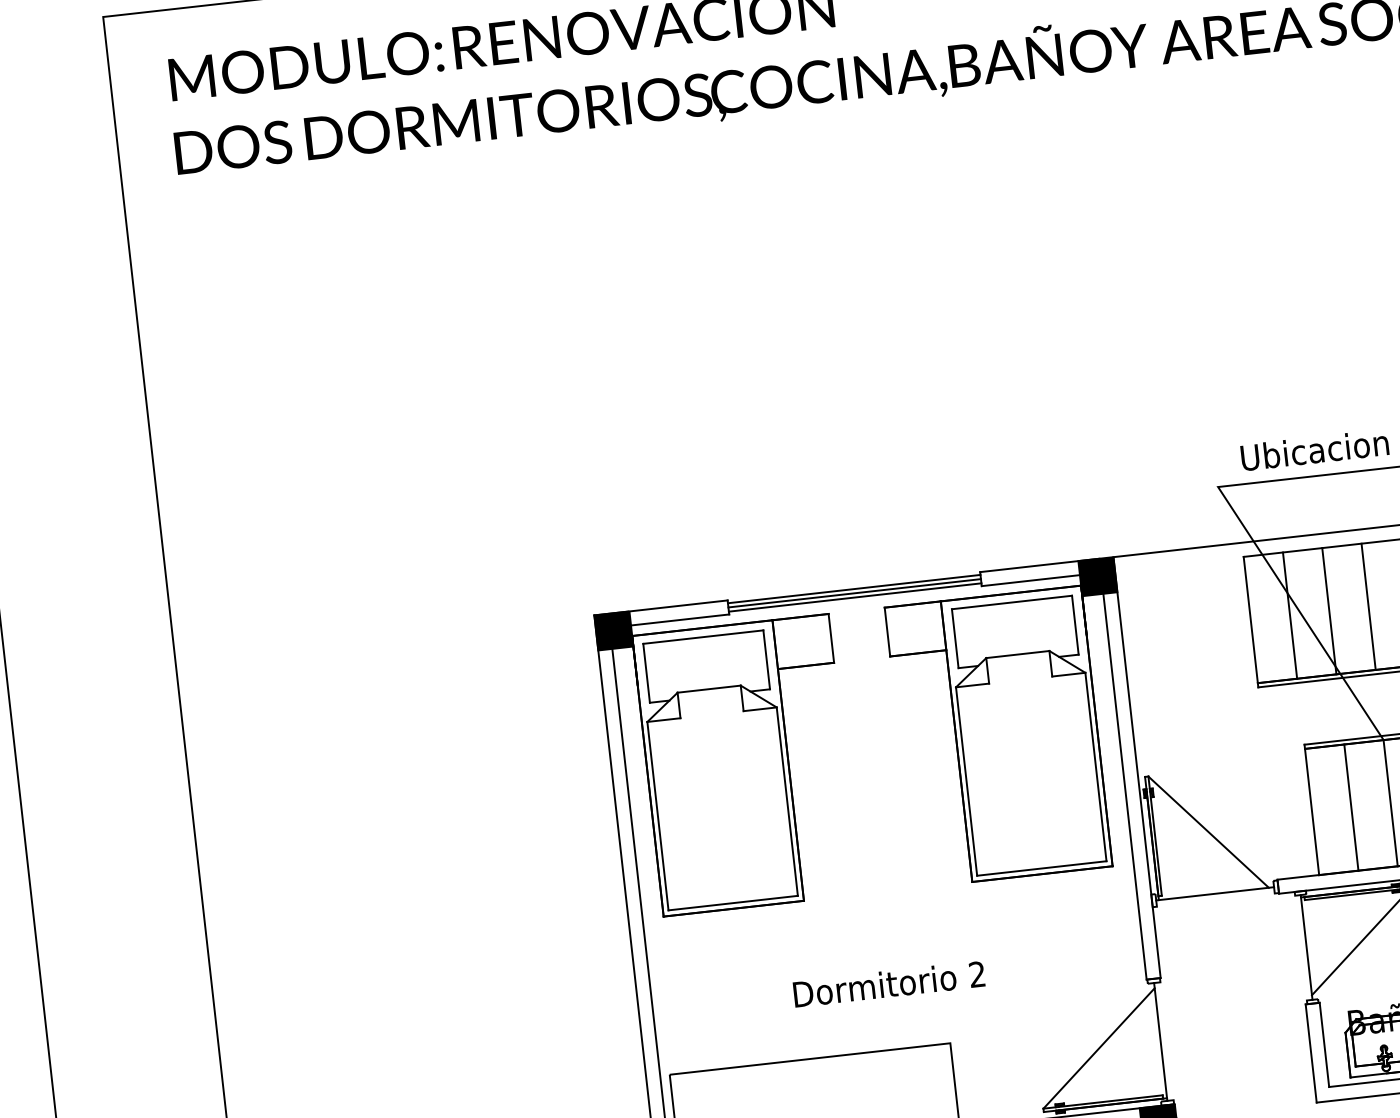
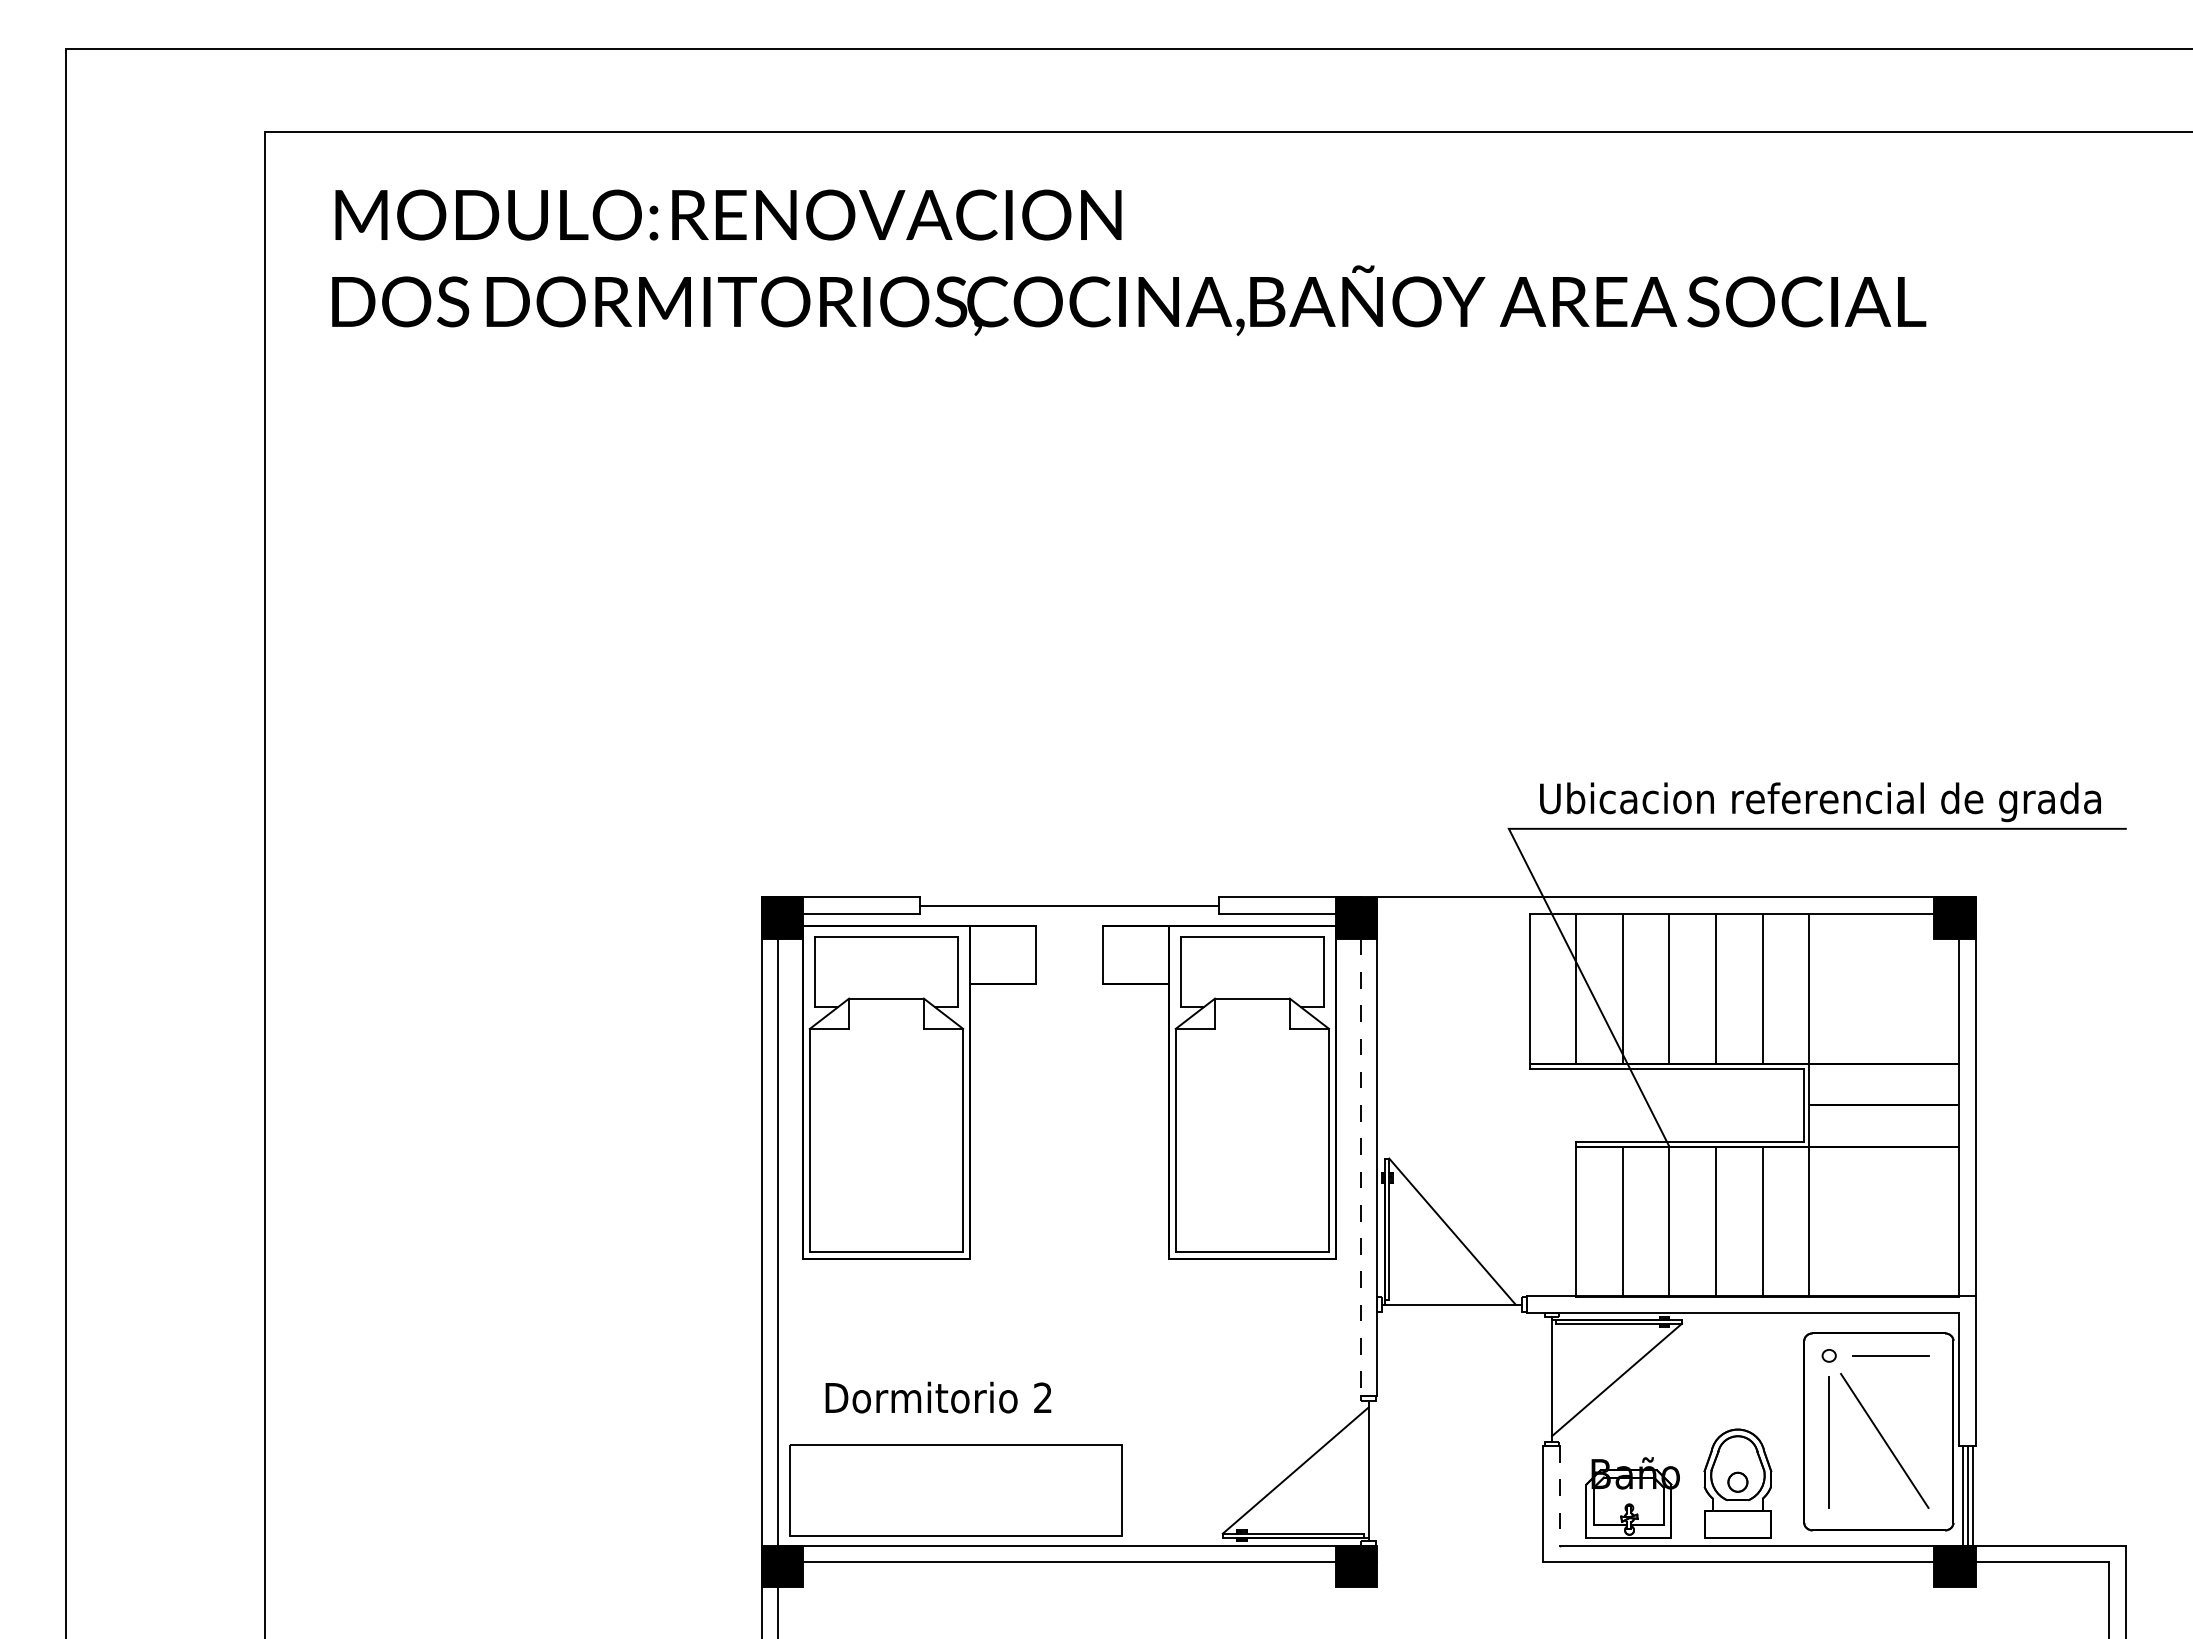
line: (854, 589) -> (1069, 900), removed
line: (855, 597) -> (1069, 910), removed
line: (1124, 786) -> (1360, 1167), solid -> dashed
text: (889, 984) -> (938, 1397), moved
line: (1324, 1044) -> (1560, 1495), solid -> dashed

